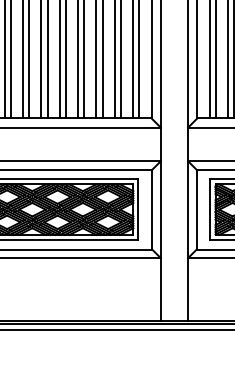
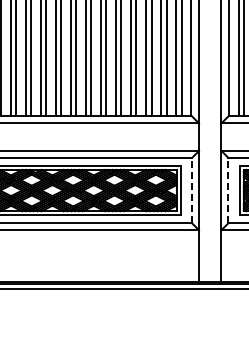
line: (152, 209) -> (192, 190), solid -> dashed
line: (196, 209) -> (228, 190), solid -> dashed

